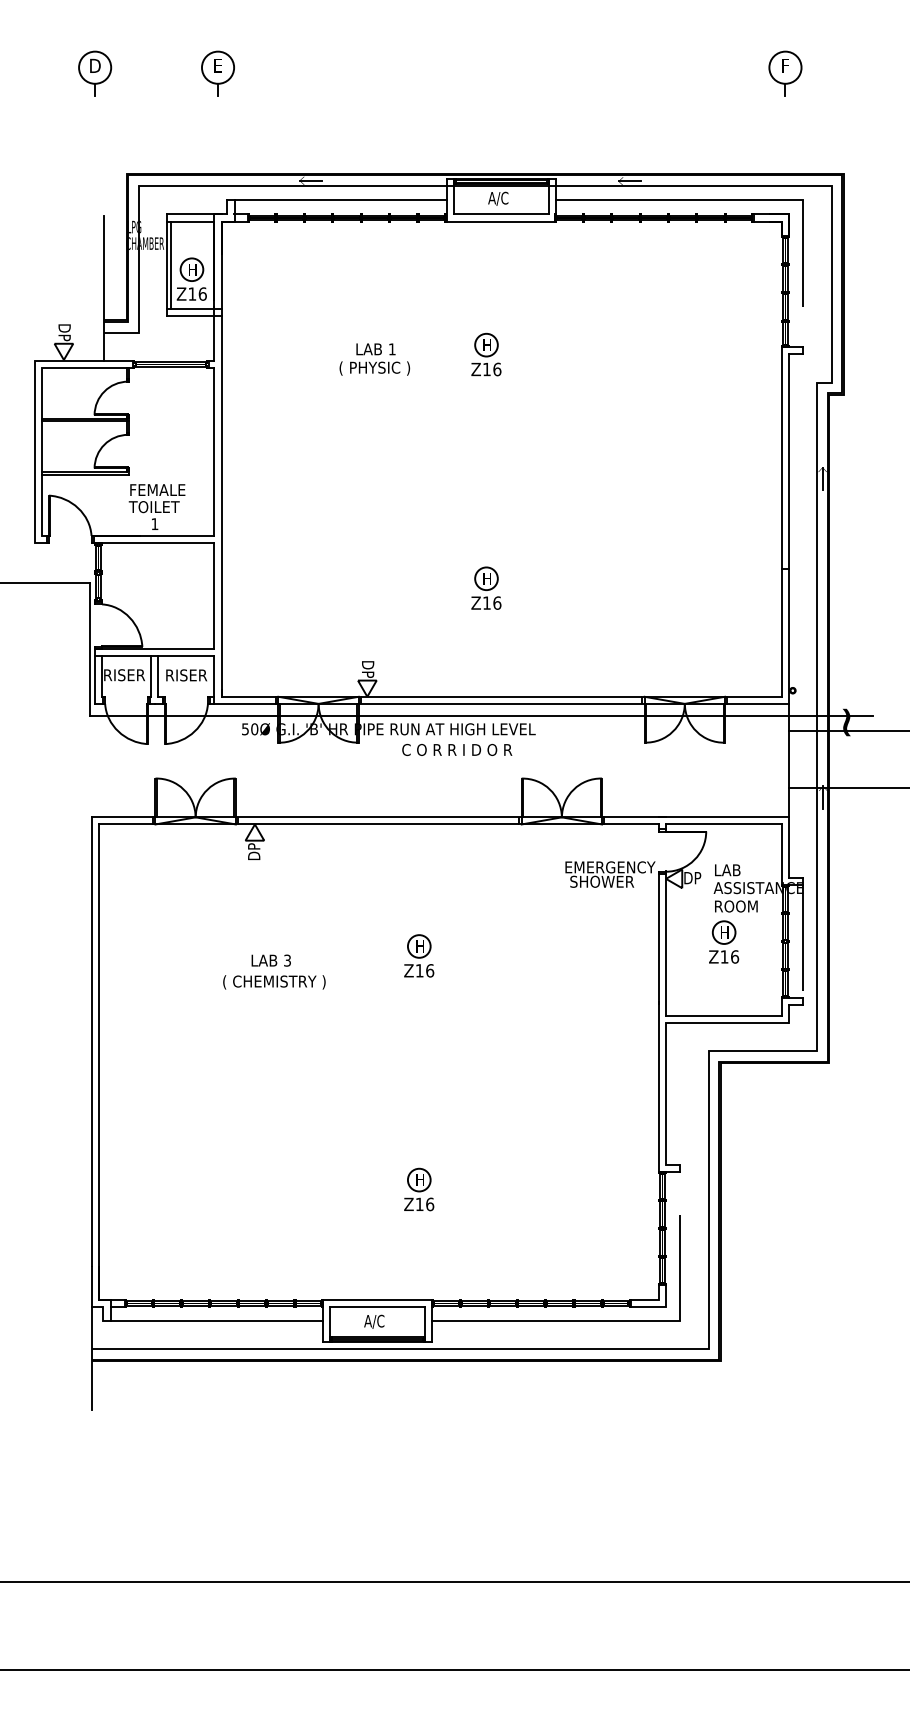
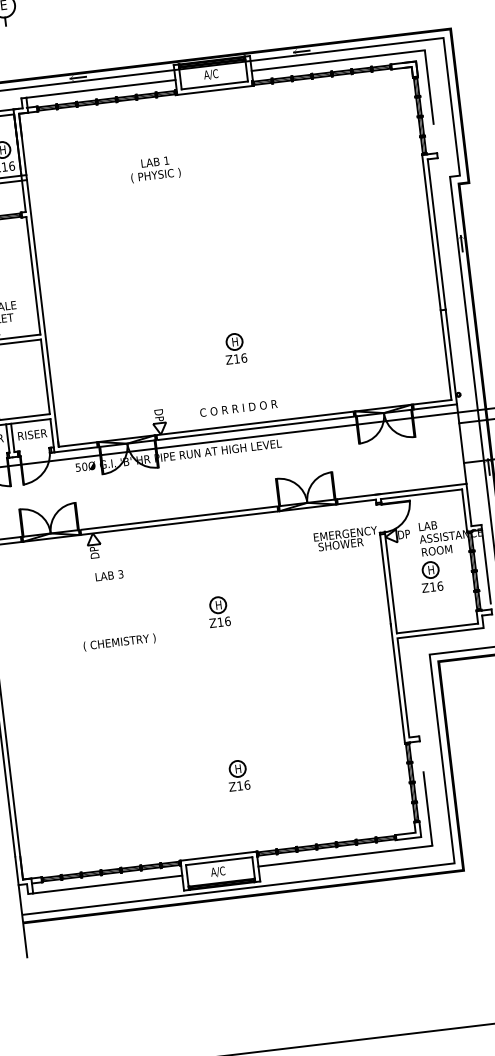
part: (486, 354) -> (215, 184), removed
text: (374, 359) -> (155, 169), moved
text: (457, 749) -> (238, 408), moved
text: (270, 960) -> (108, 575), moved

